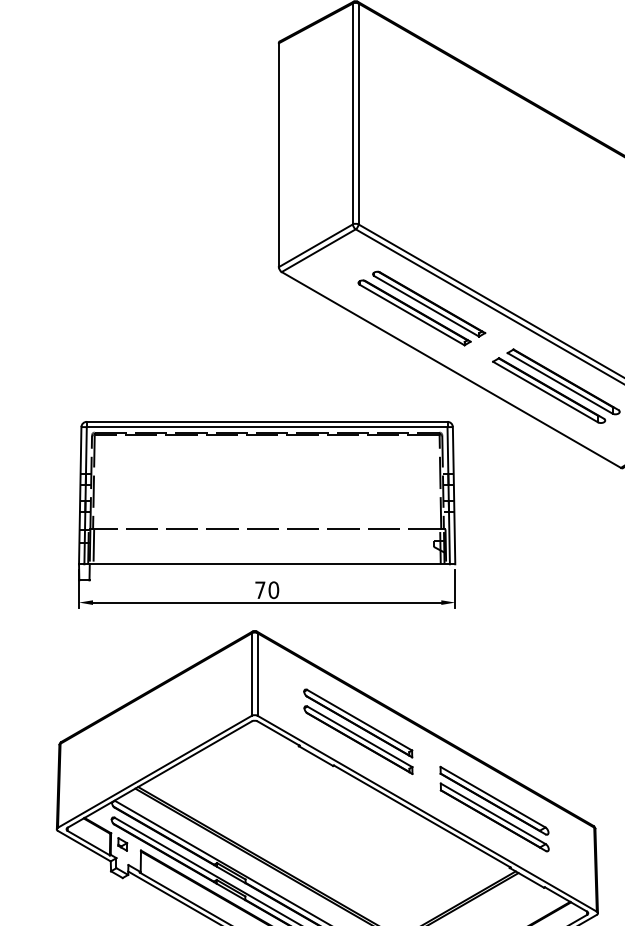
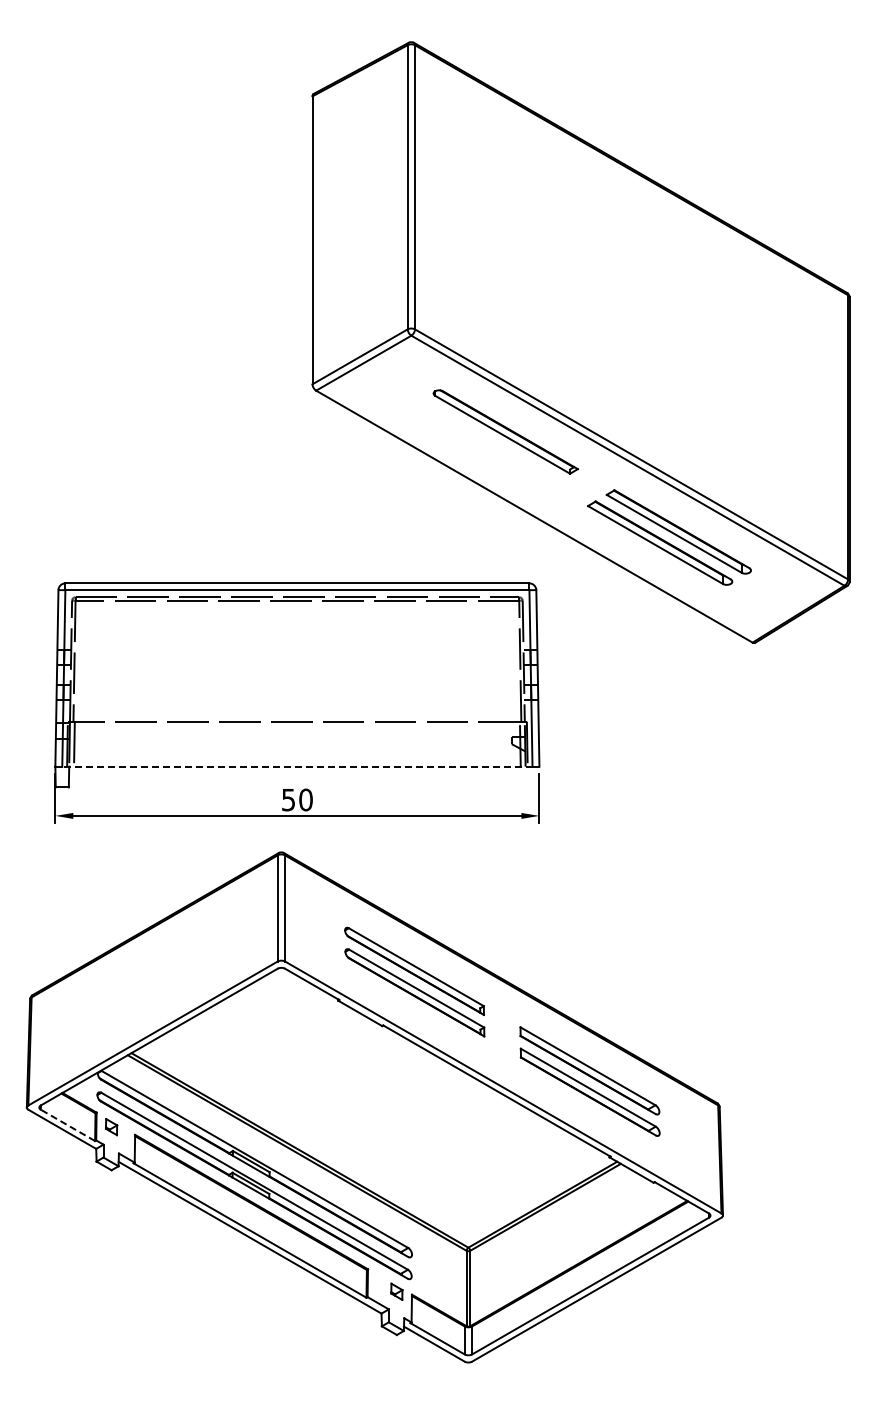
part: (414, 313) -> (487, 443), removed
line: (266, 564) -> (296, 766), solid -> dashed
text: (260, 590) -> (288, 800), 70 -> 50
line: (88, 843) -> (67, 1125), solid -> dashed

